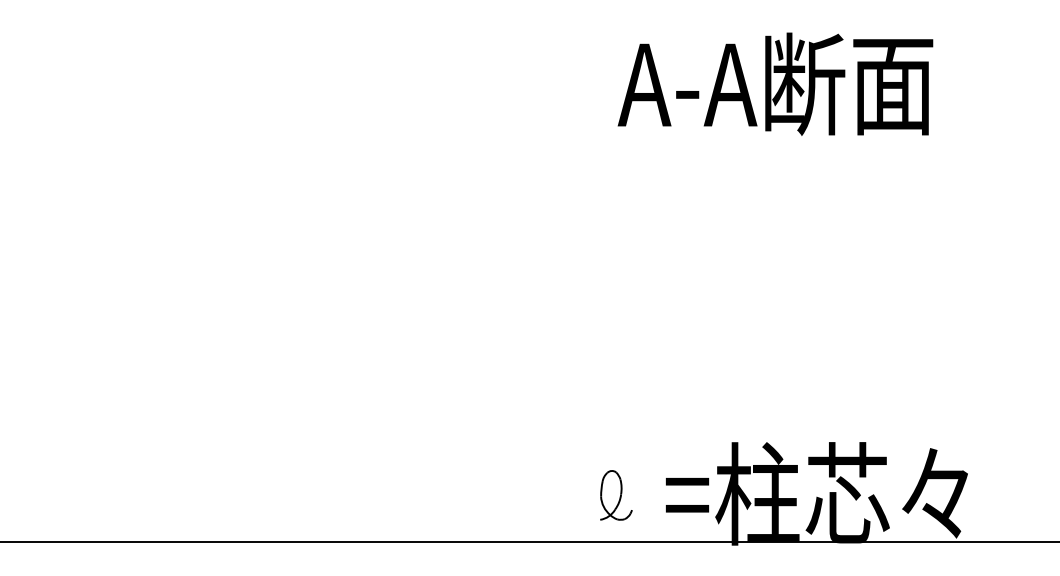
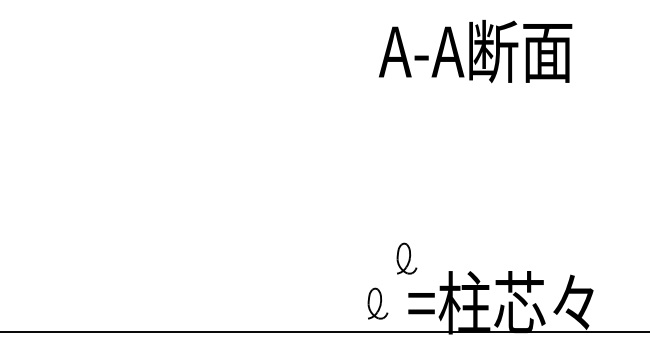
part: (662, 421) -> (406, 258), added

